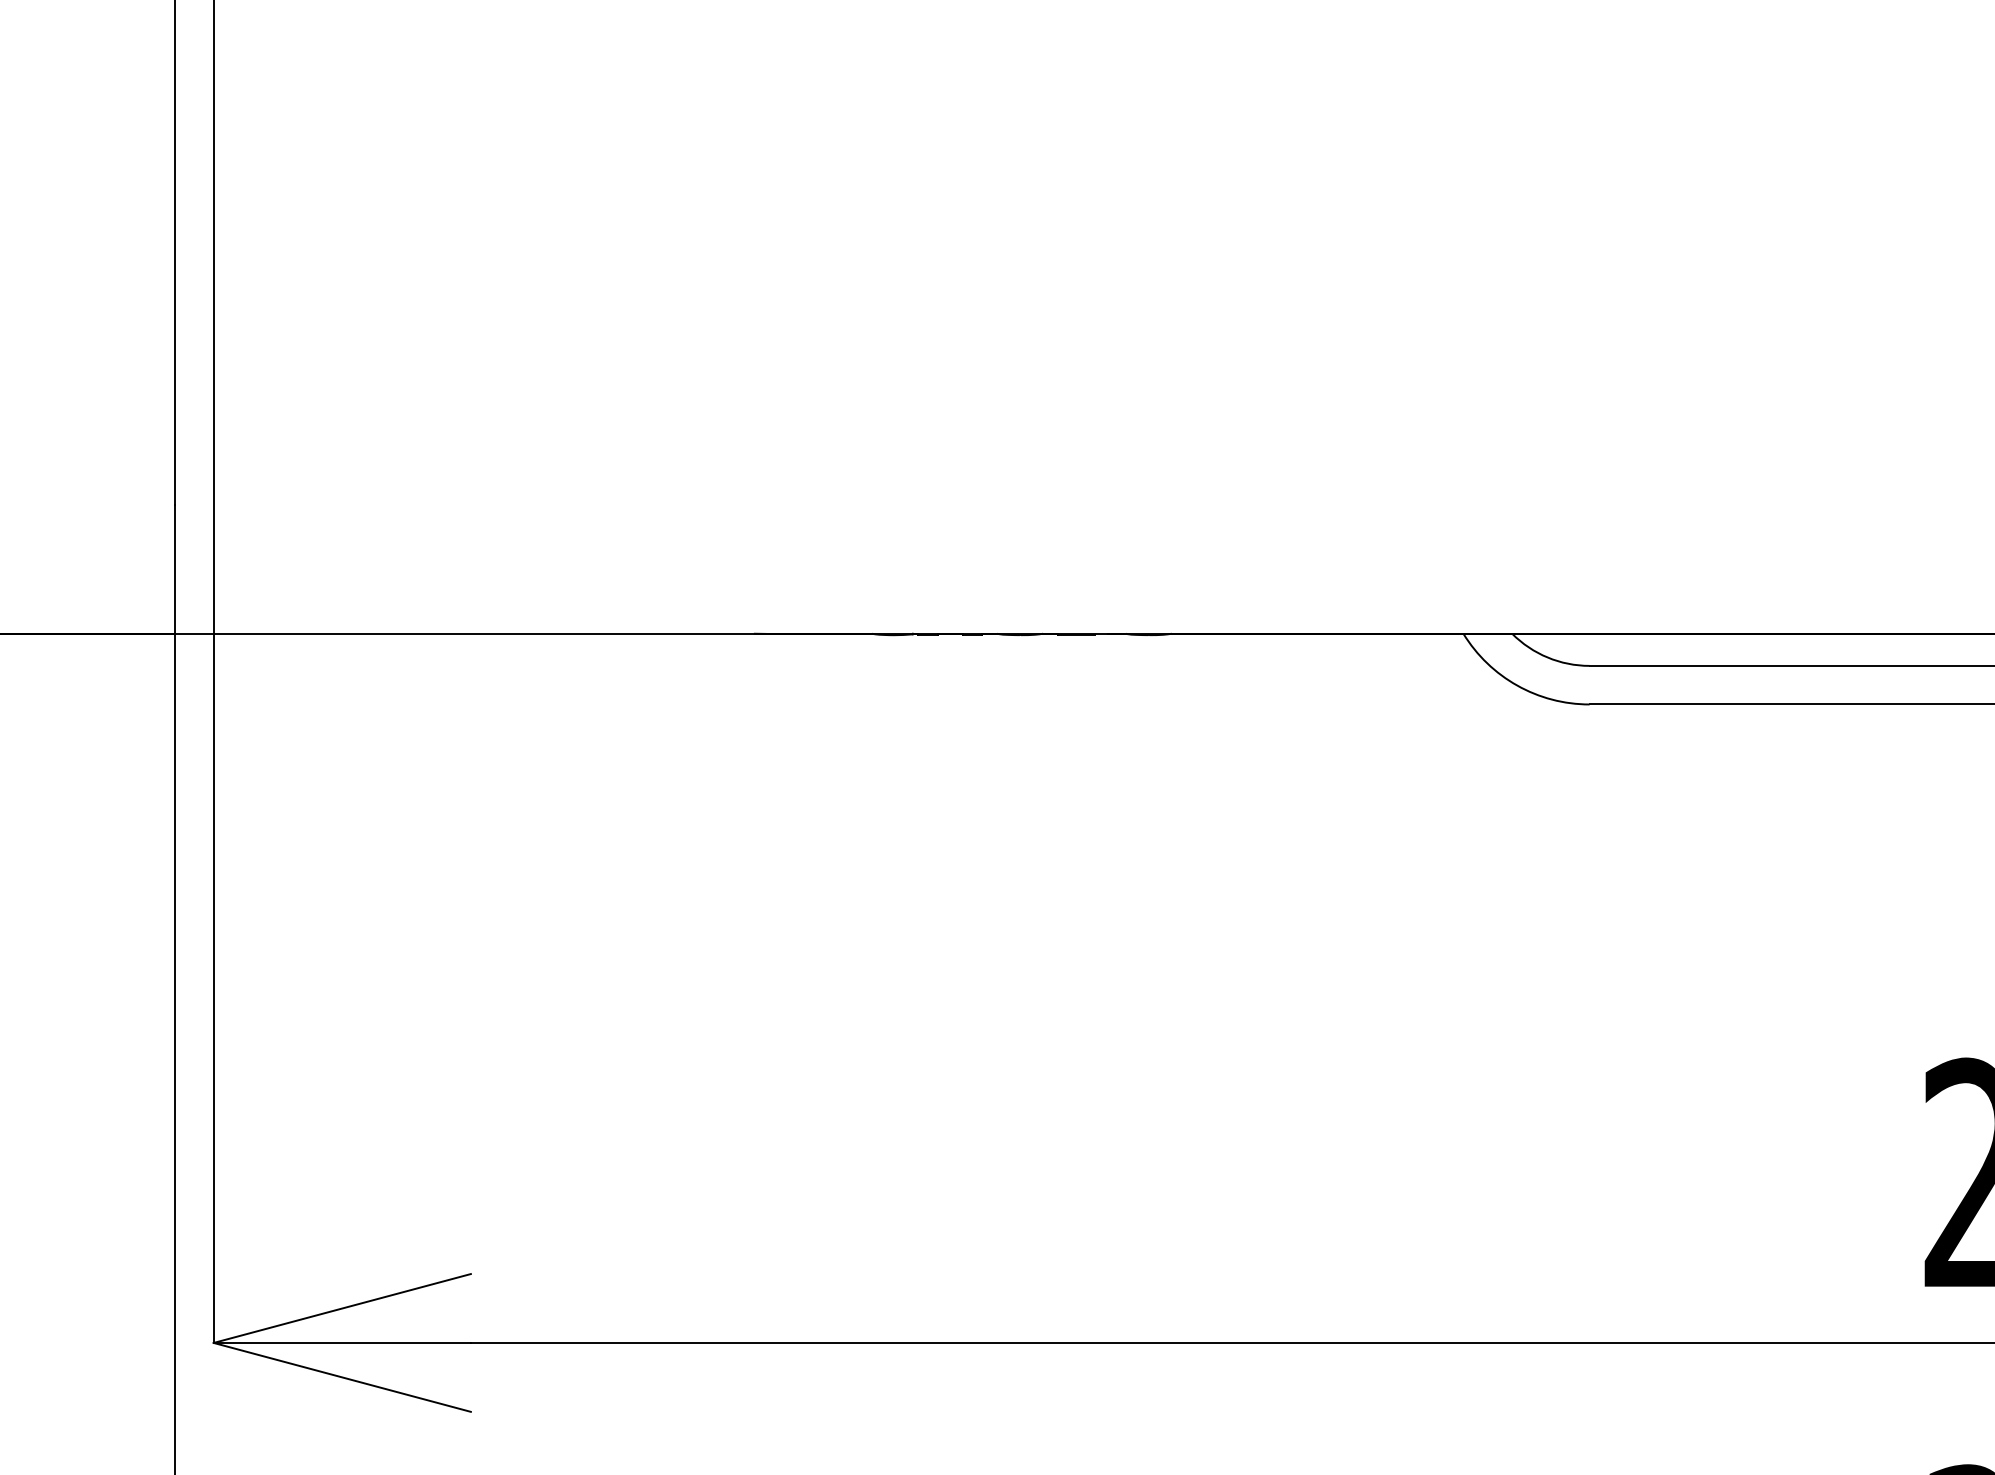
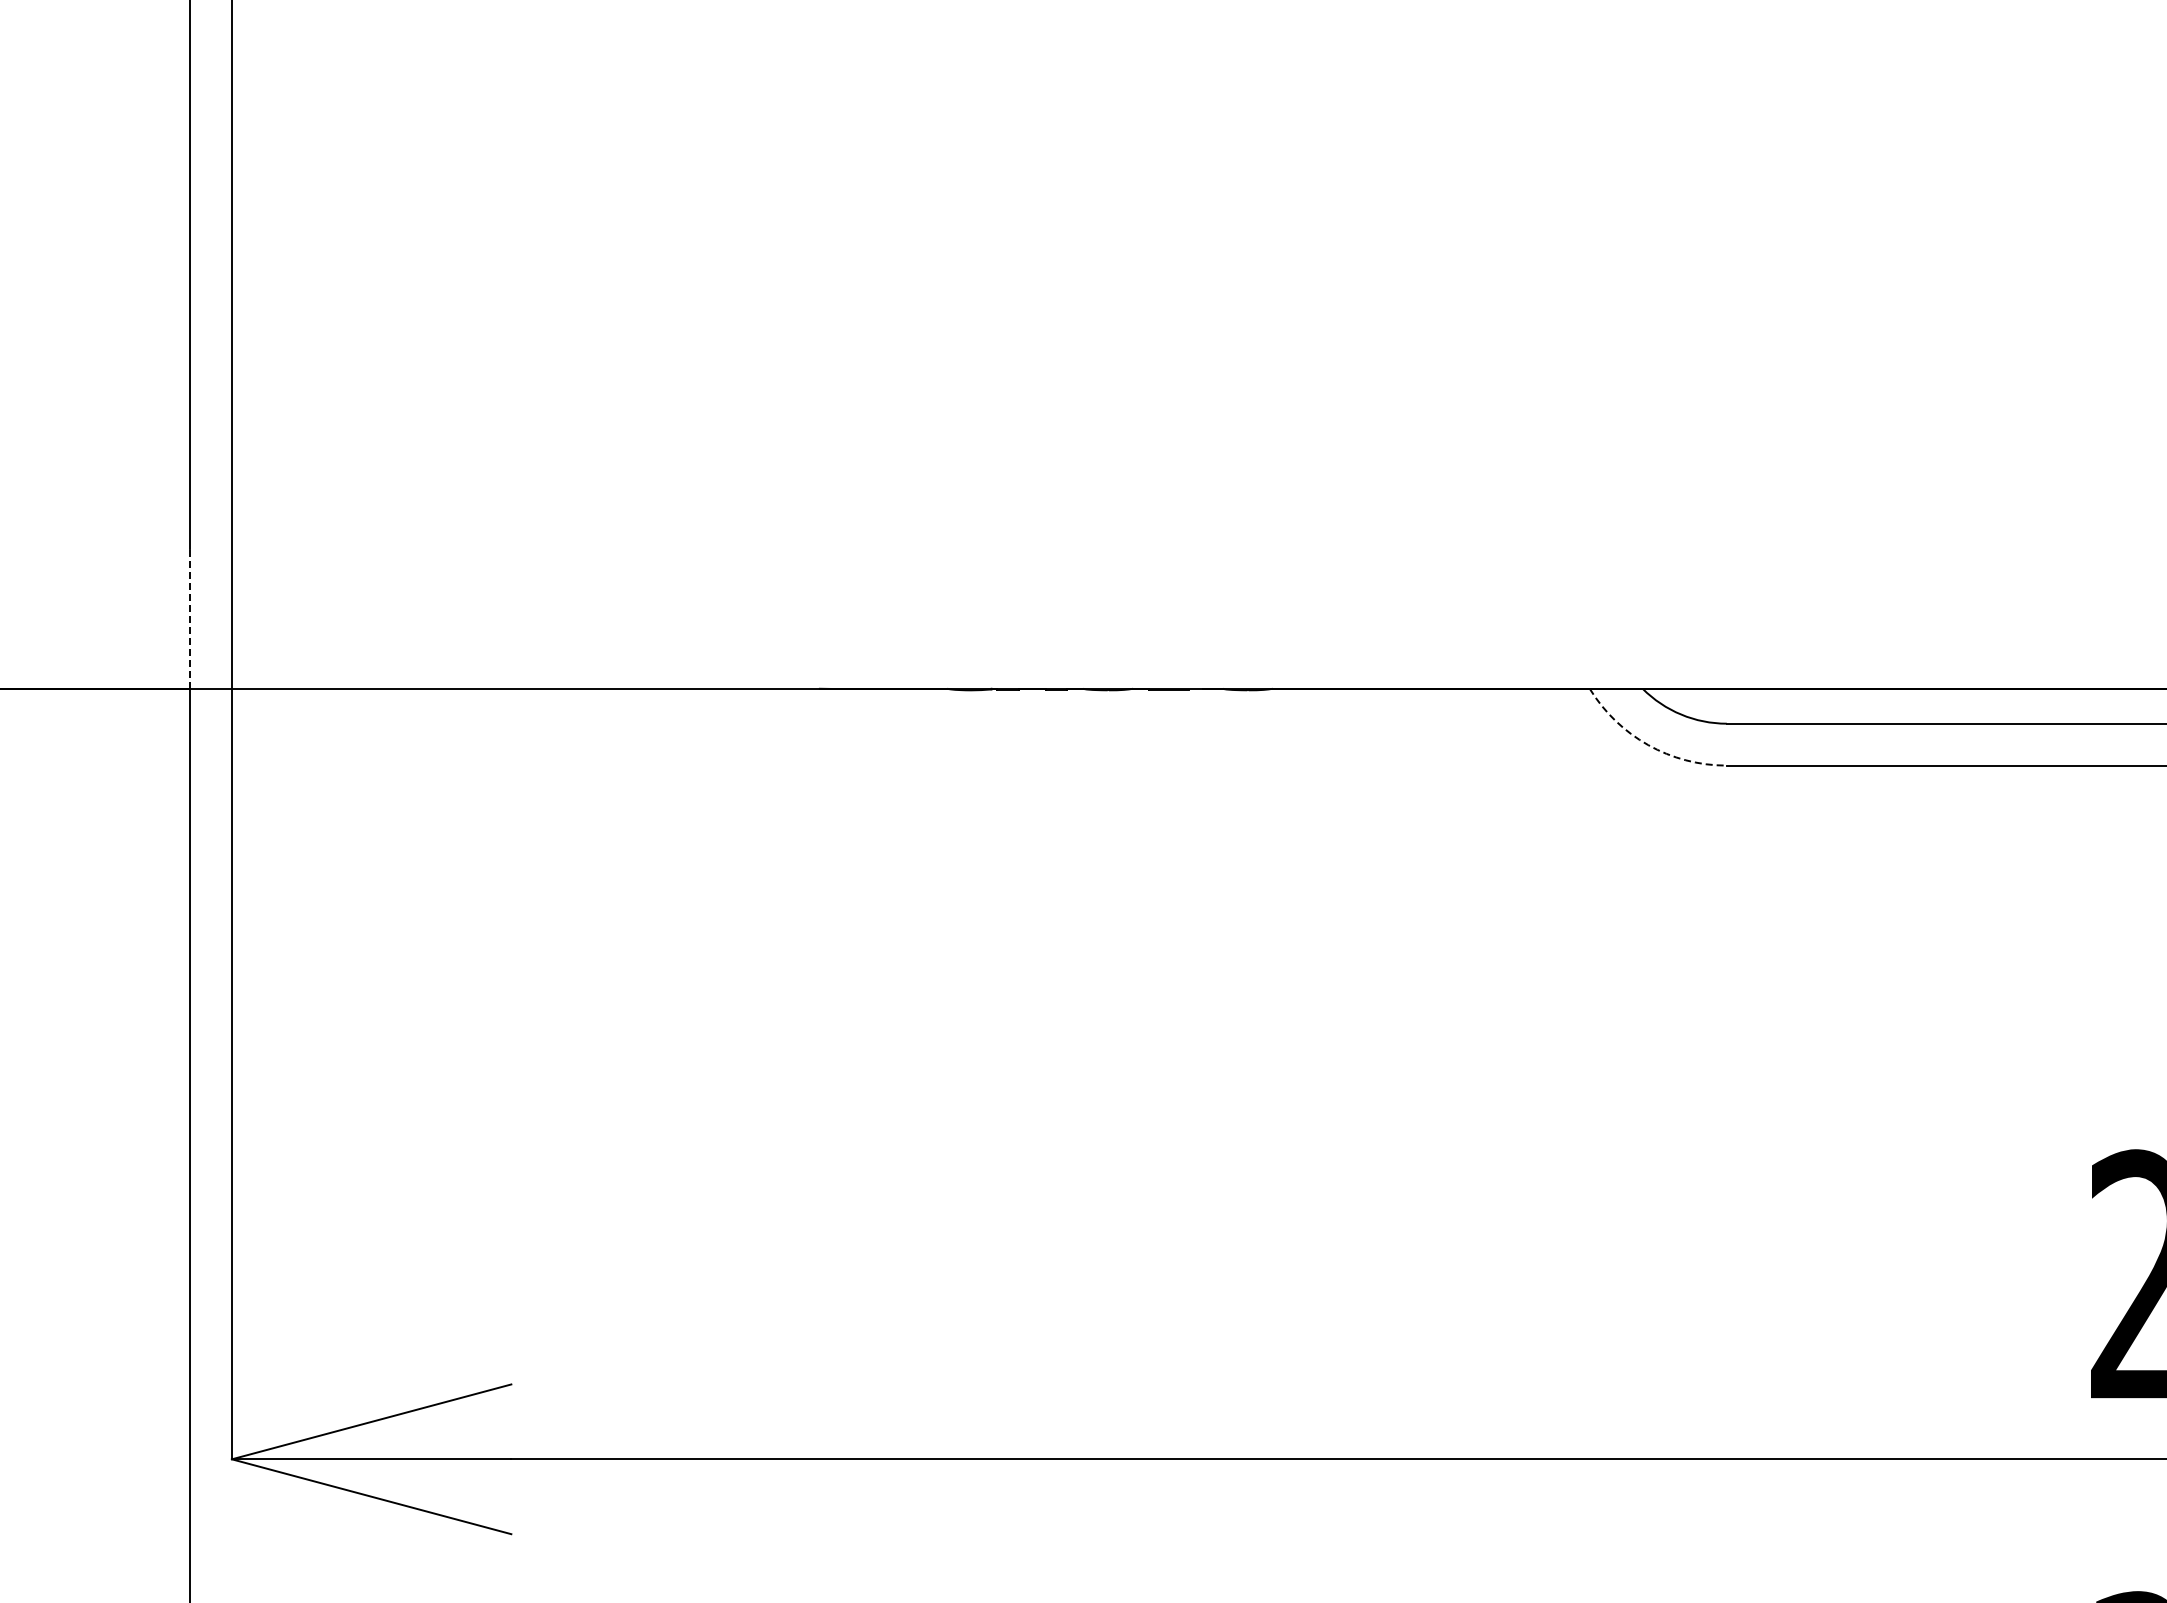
line: (175, 569) -> (190, 618), solid -> dashed
arc: (1517, 685) -> (1648, 745), solid -> dashed

